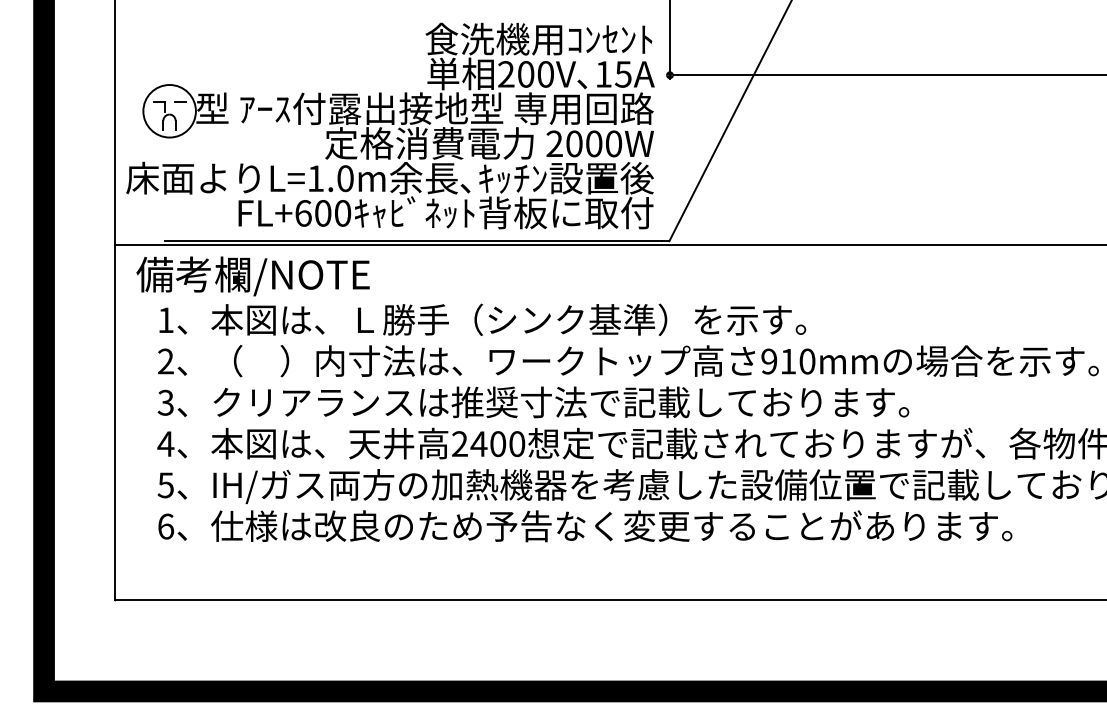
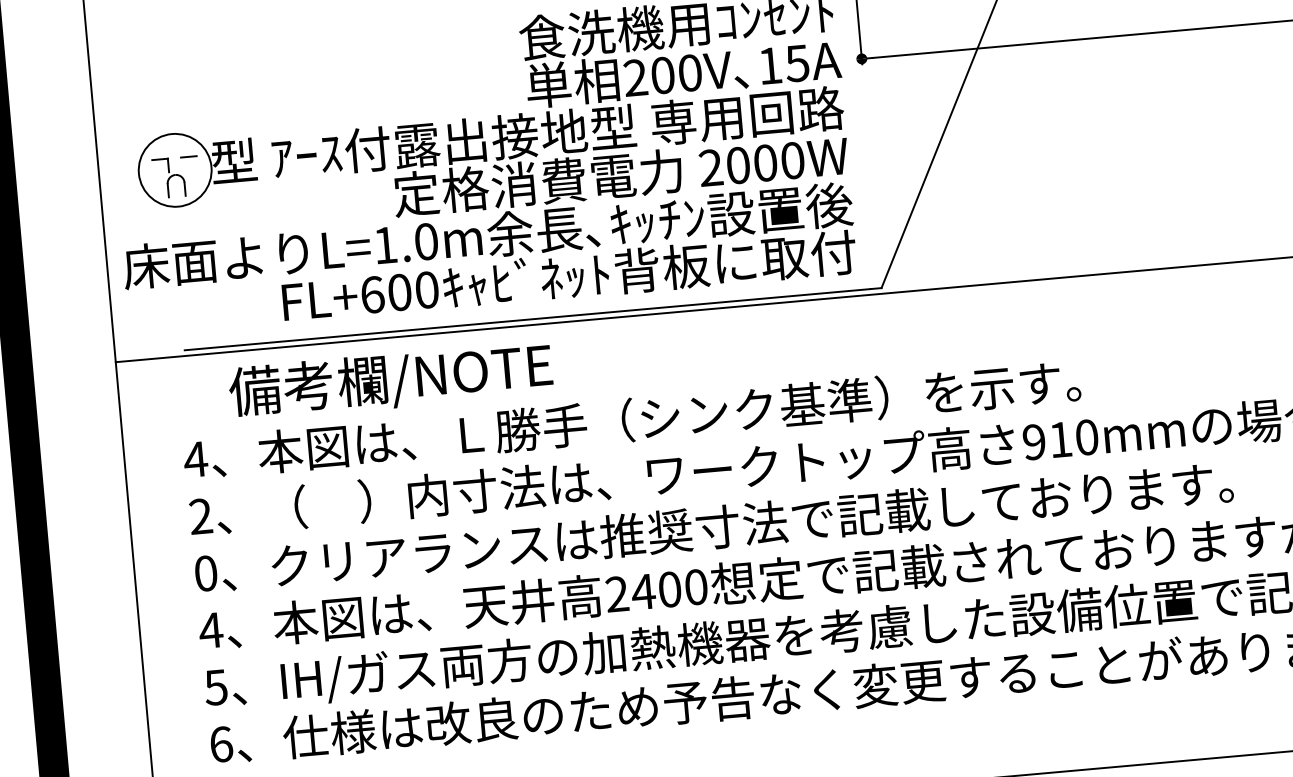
text: (252, 276) -> (390, 381), moved
text: (165, 319) -> (195, 458), 1 -> 4
text: (165, 402) -> (205, 573), 3 -> 0

